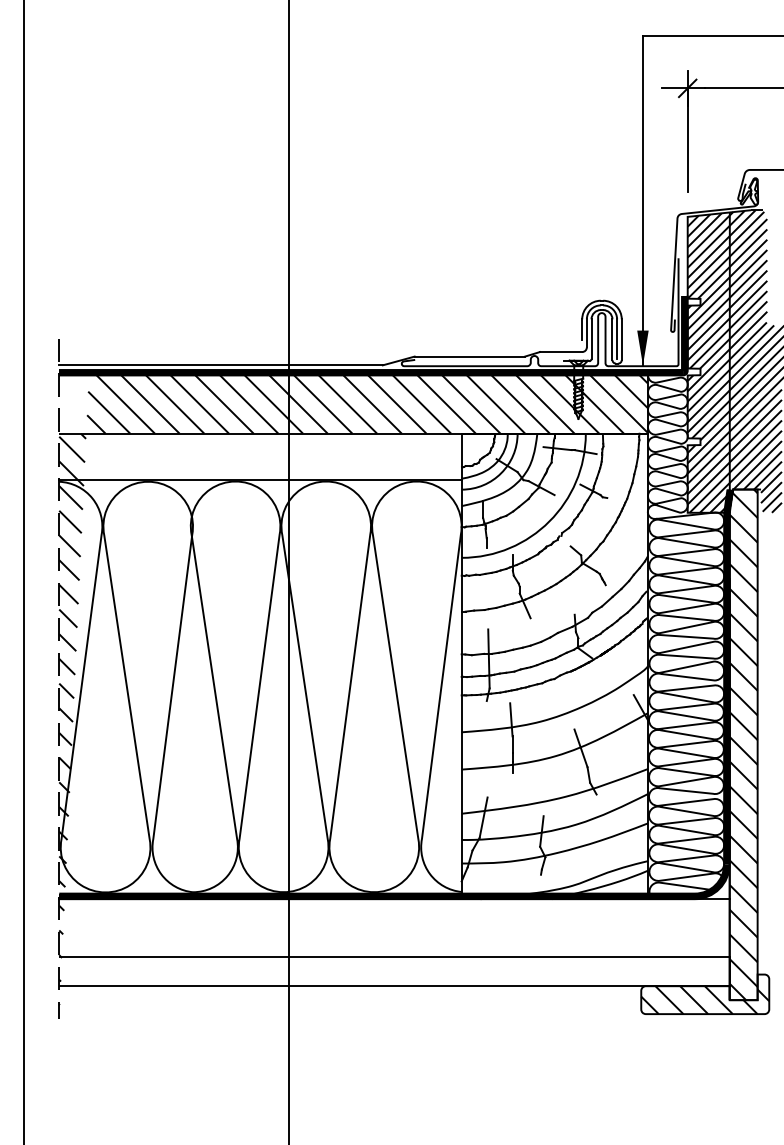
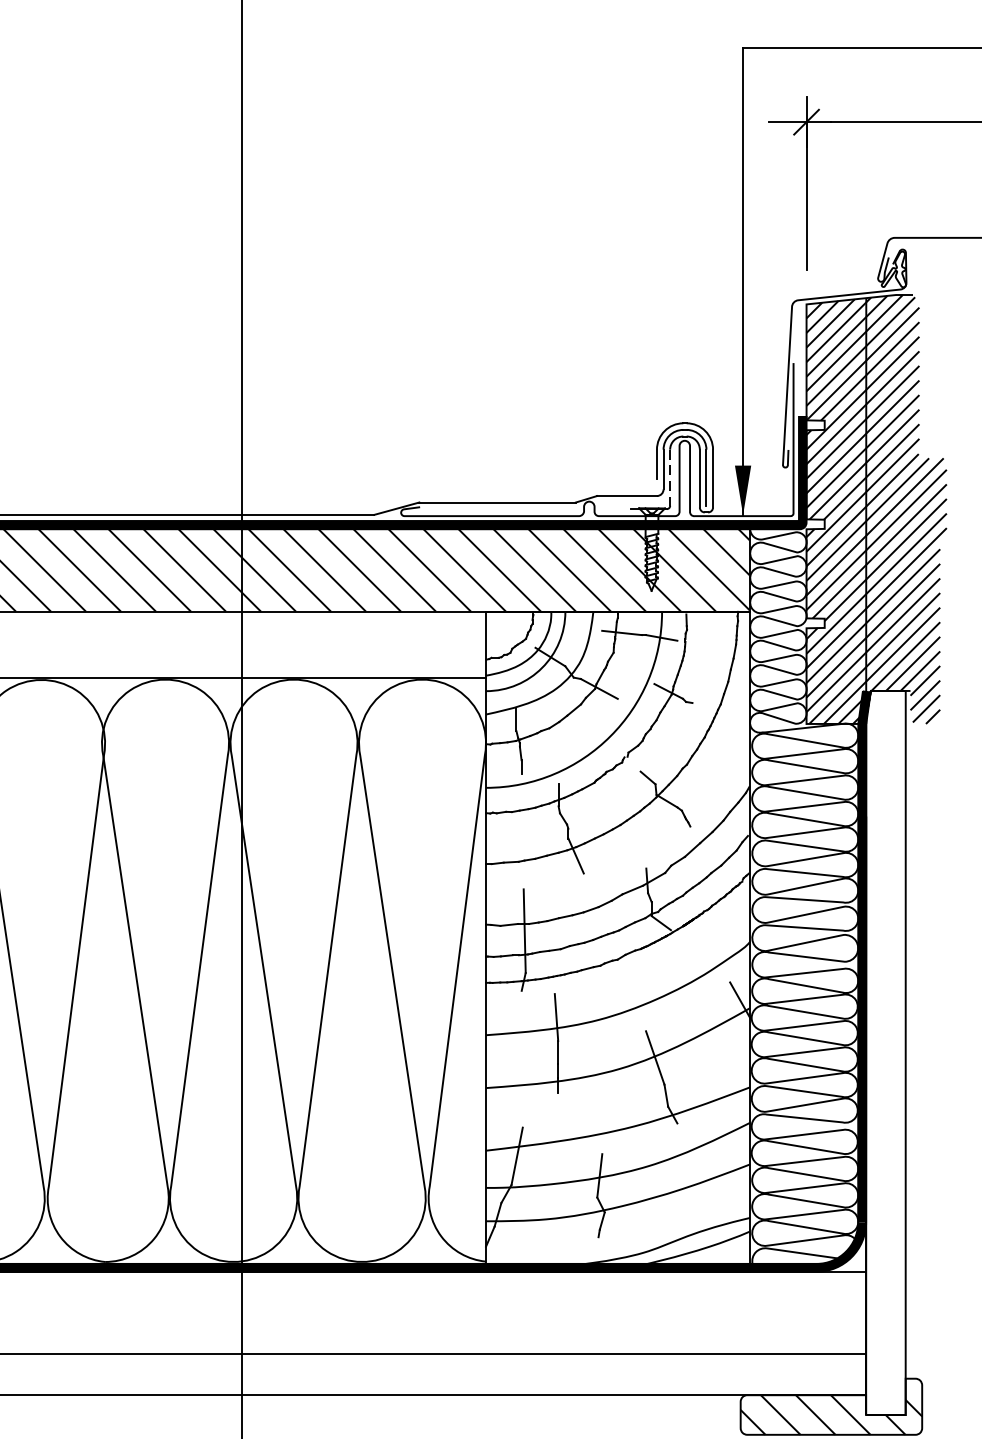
line: (591, 339) -> (670, 478), solid -> dashed
hatch: (743, 744) -> (885, 1052), removed

